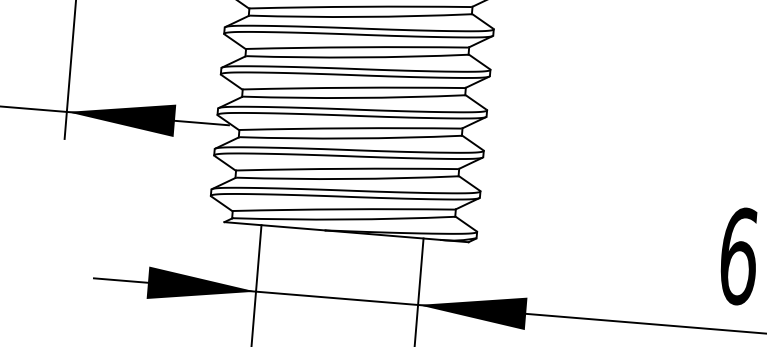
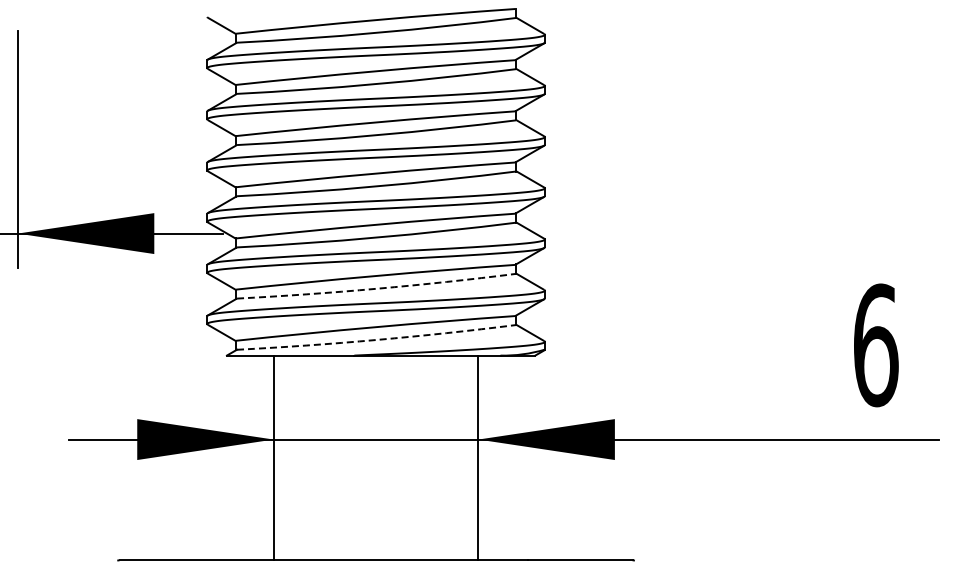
arc: (347, 178) -> (376, 288), solid -> dashed
arc: (343, 219) -> (376, 339), solid -> dashed

